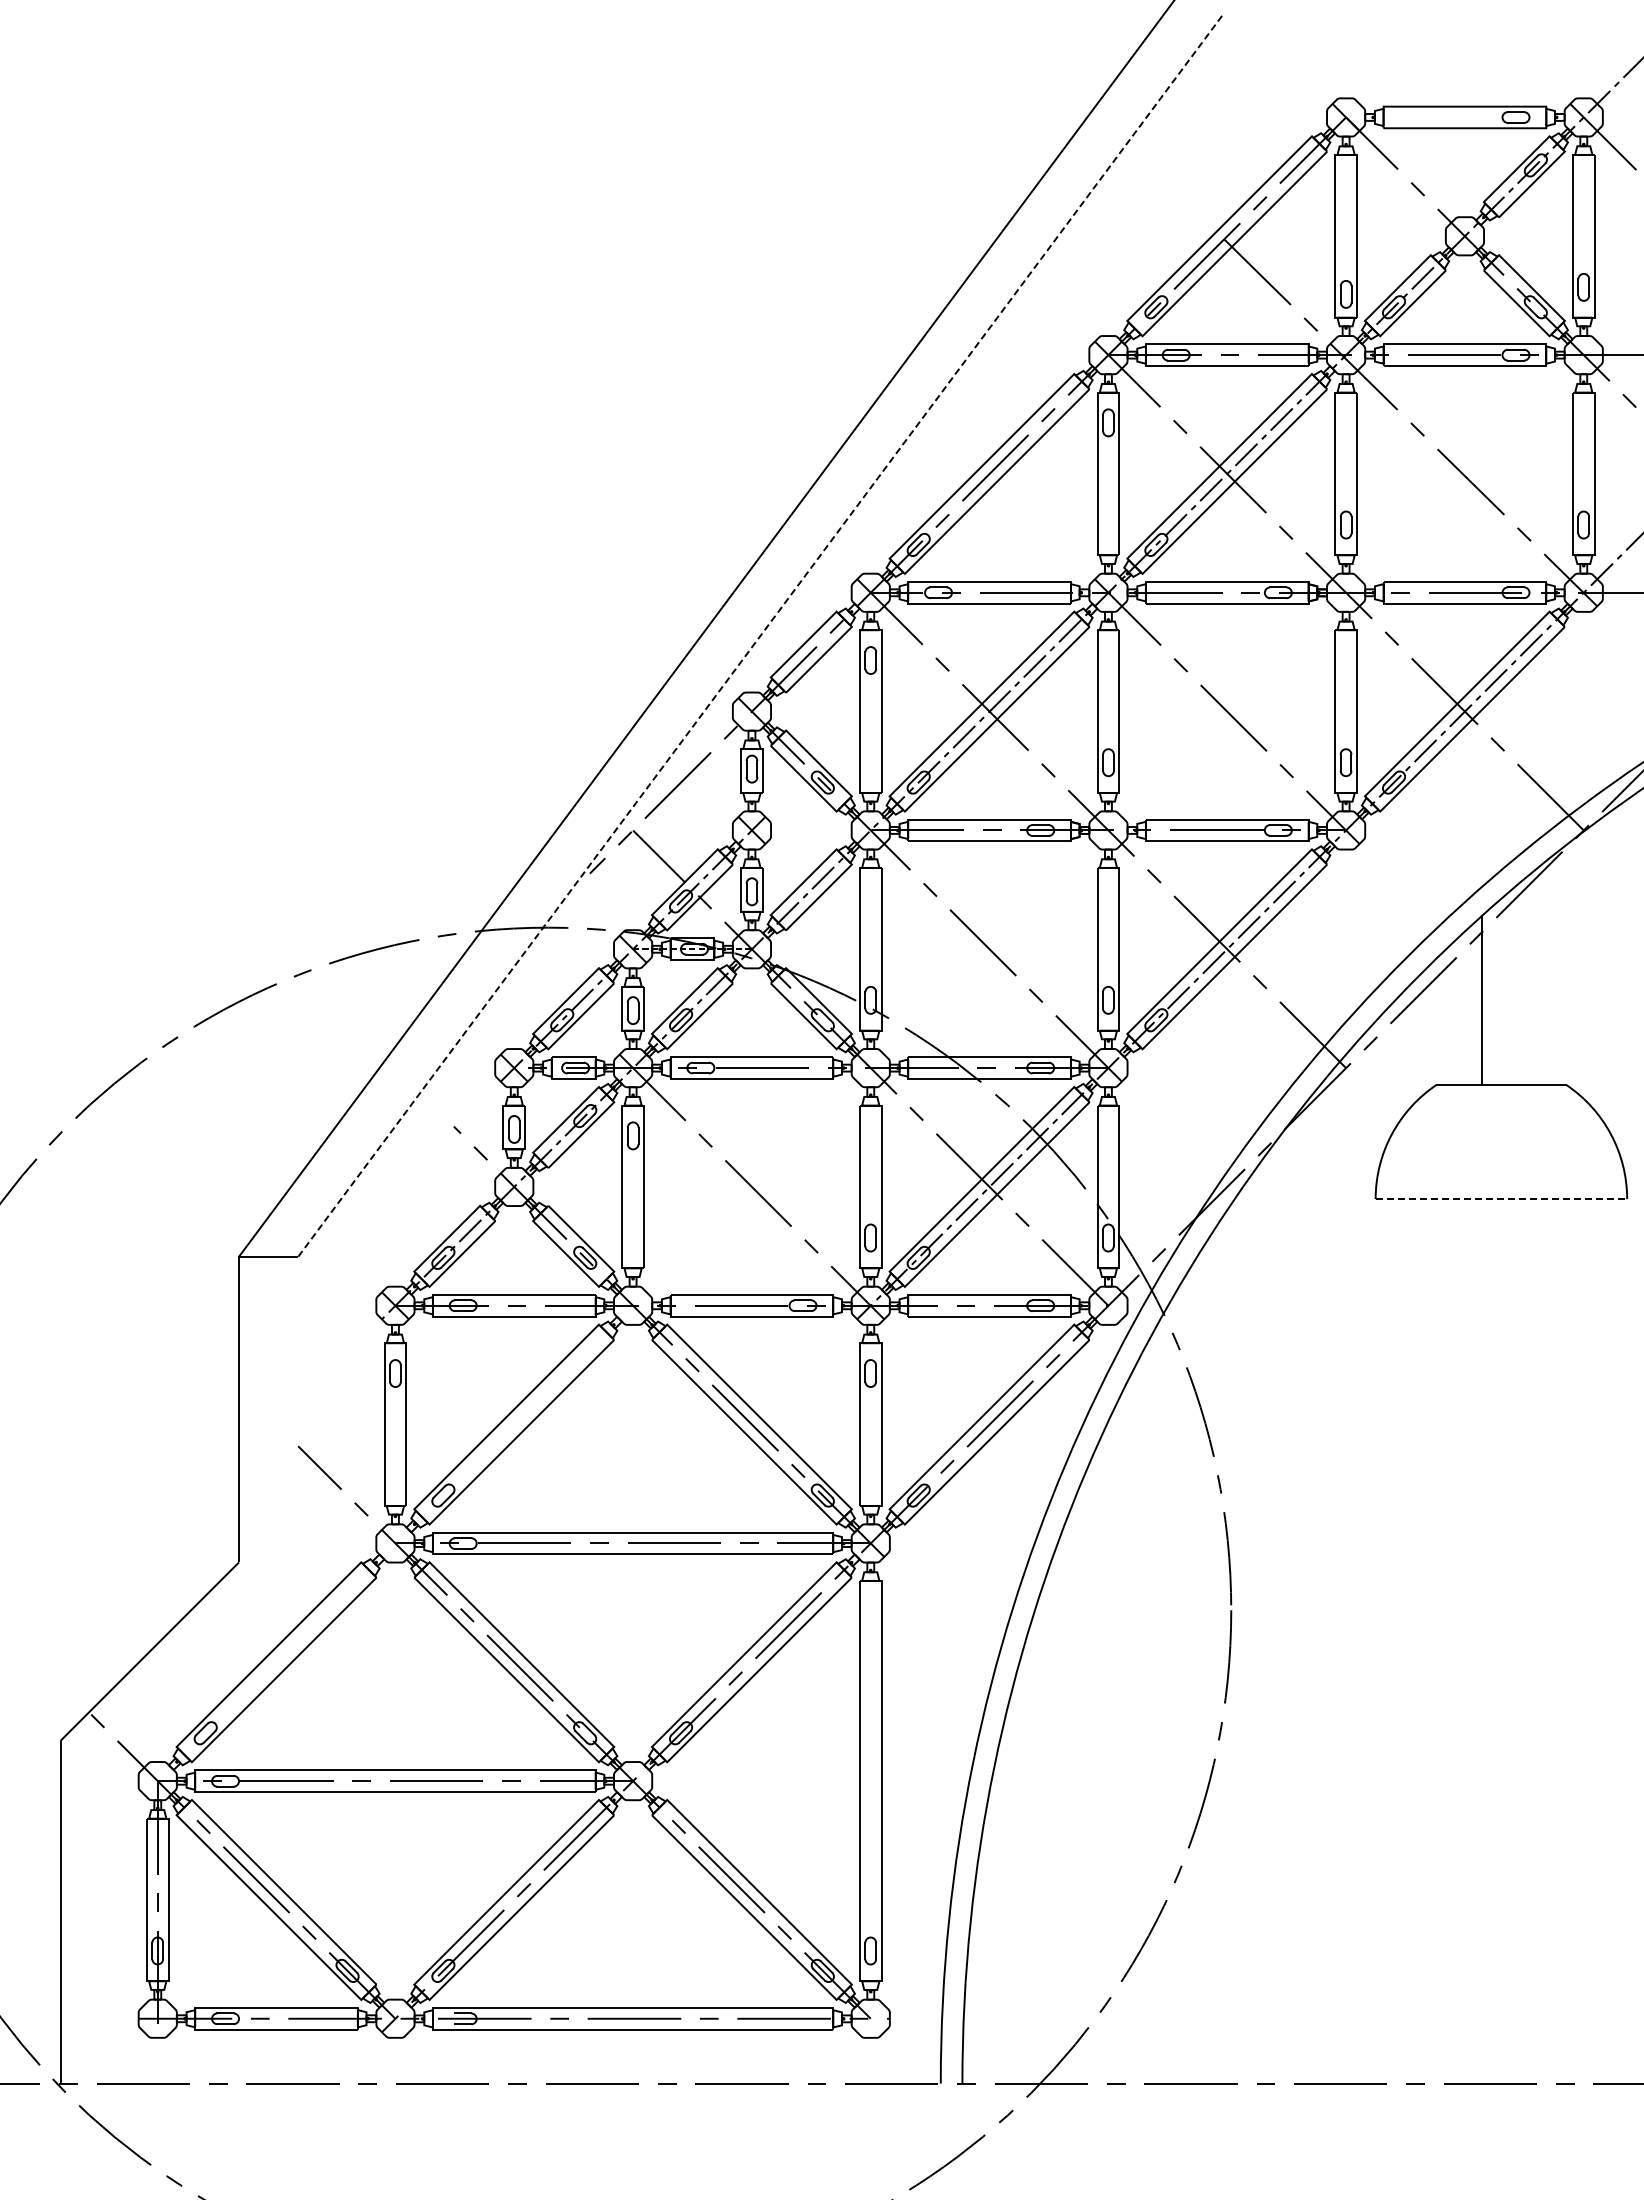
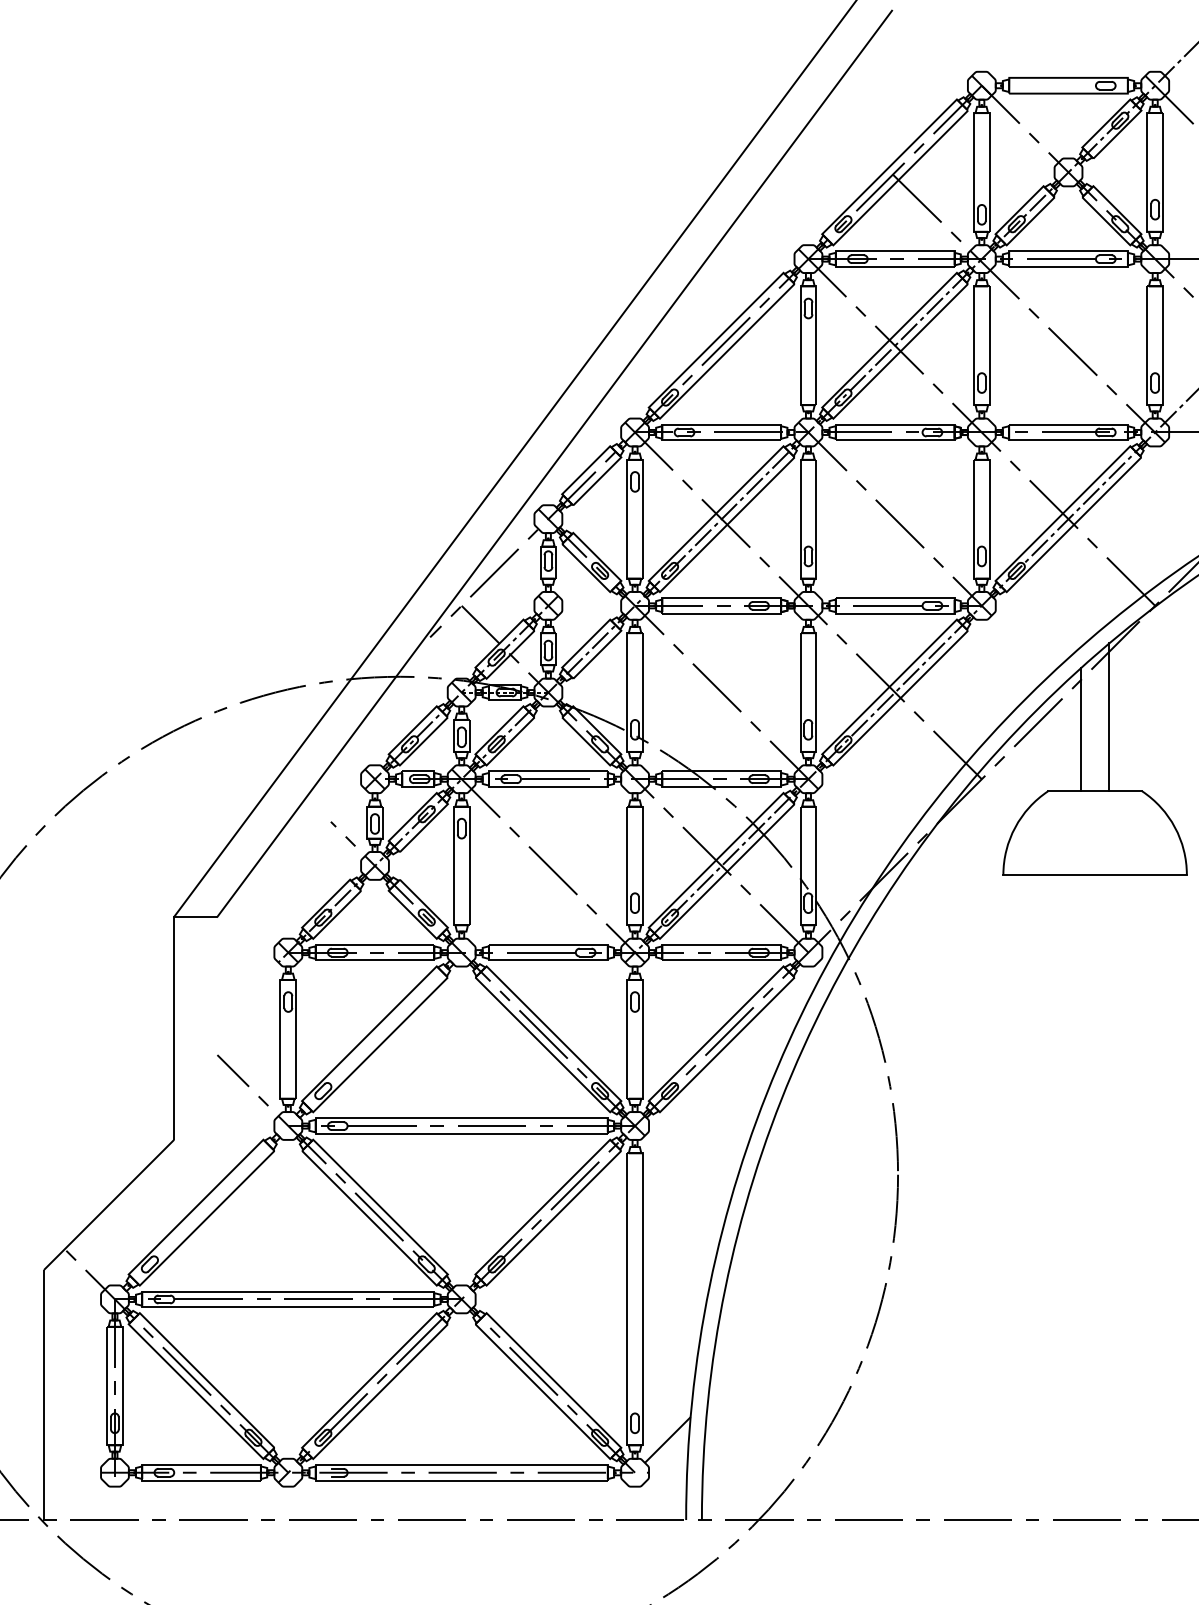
line: (760, 635) -> (554, 463), dashed -> solid
line: (1521, 982) -> (1109, 716), added
line: (1501, 1199) -> (1095, 875), dashed -> solid
line: (915, 1973) -> (667, 1439), added

